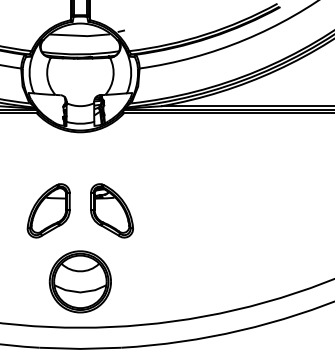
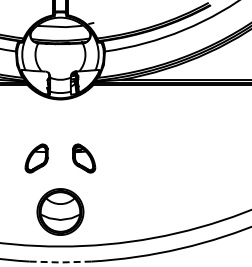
part: (48, 210) -> (36, 158), size x0.7
part: (111, 210) -> (83, 158), size x0.7
line: (80, 348) -> (60, 262), solid -> dashed

